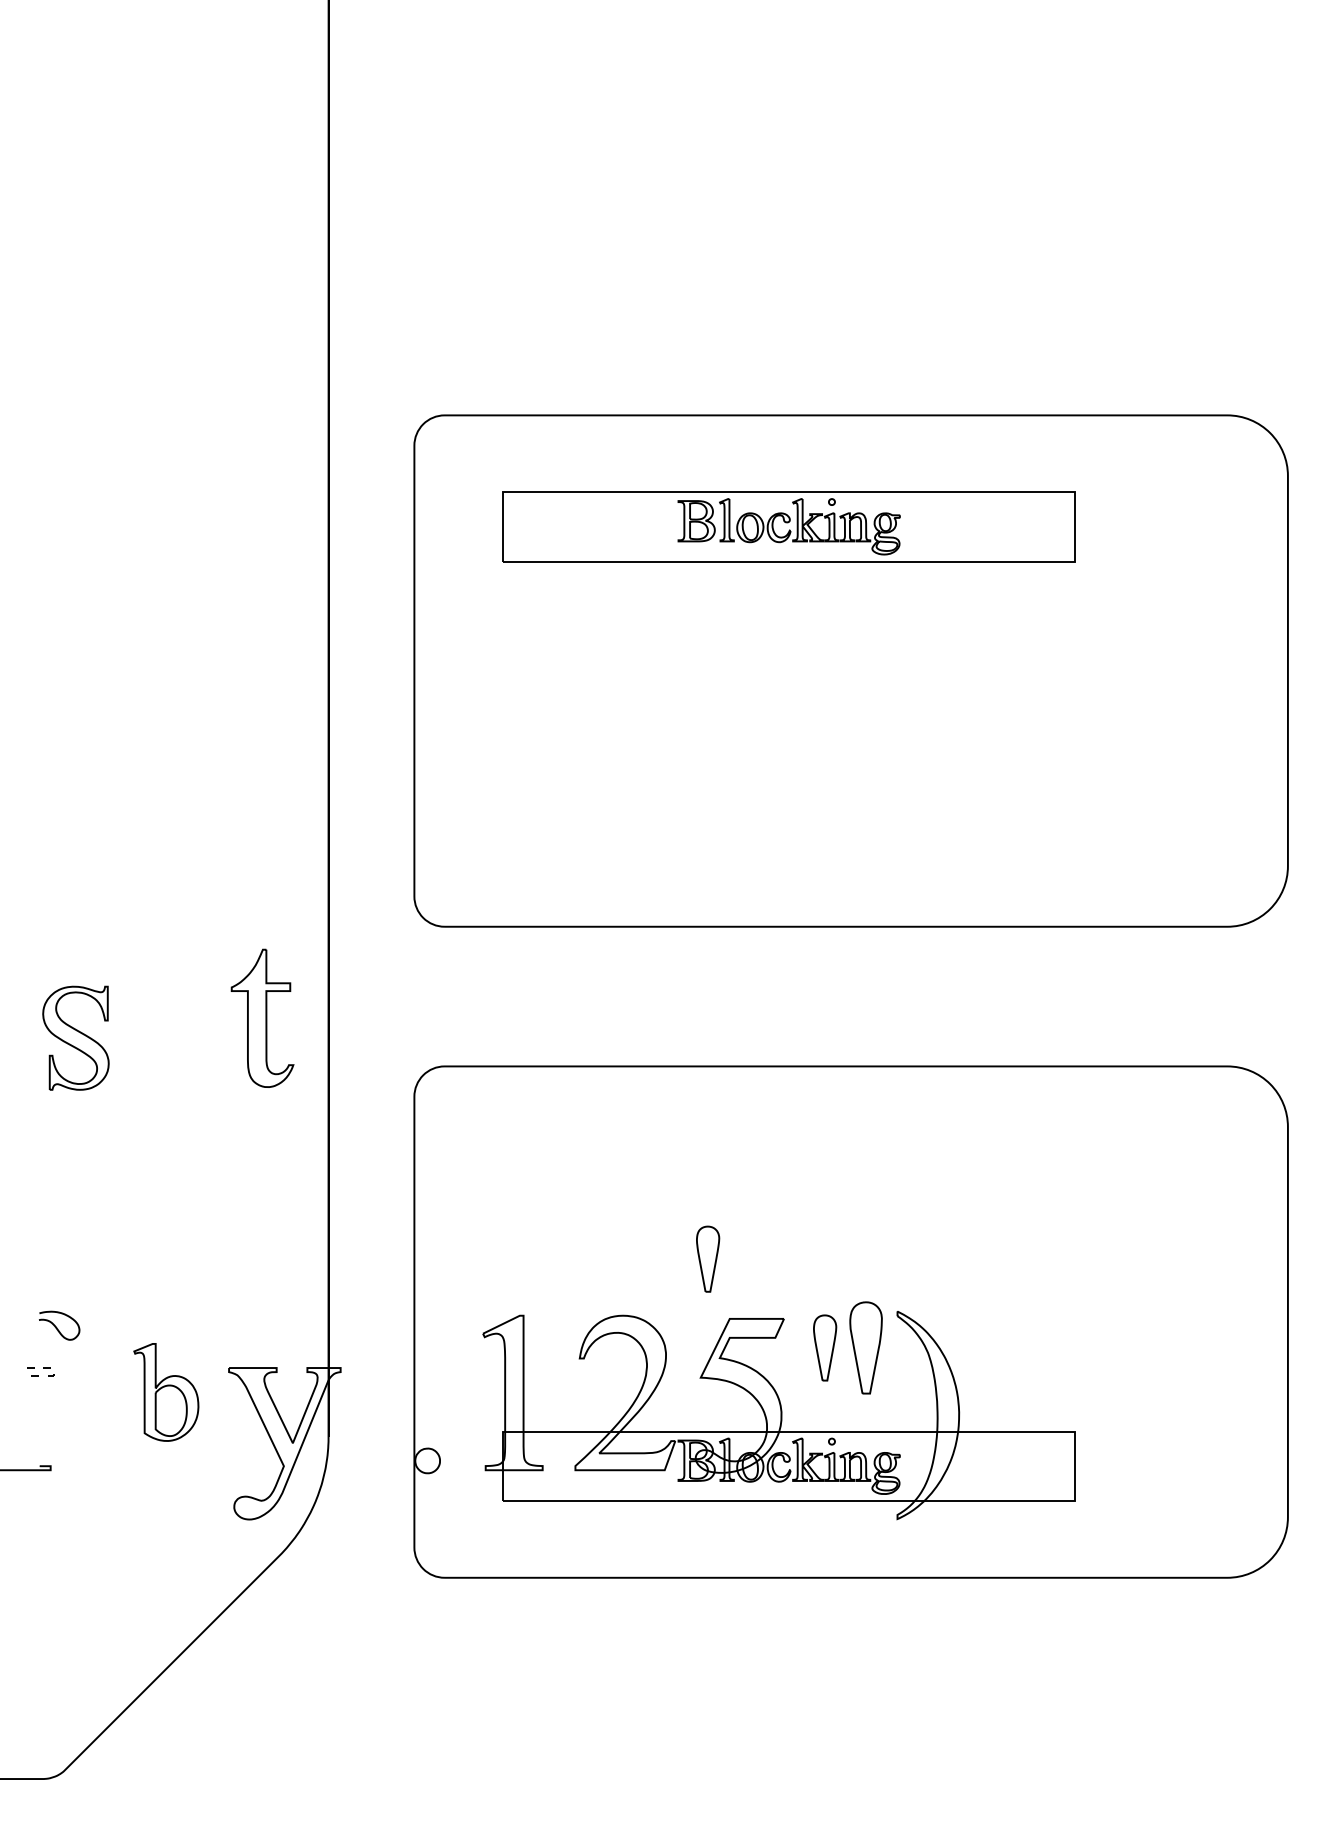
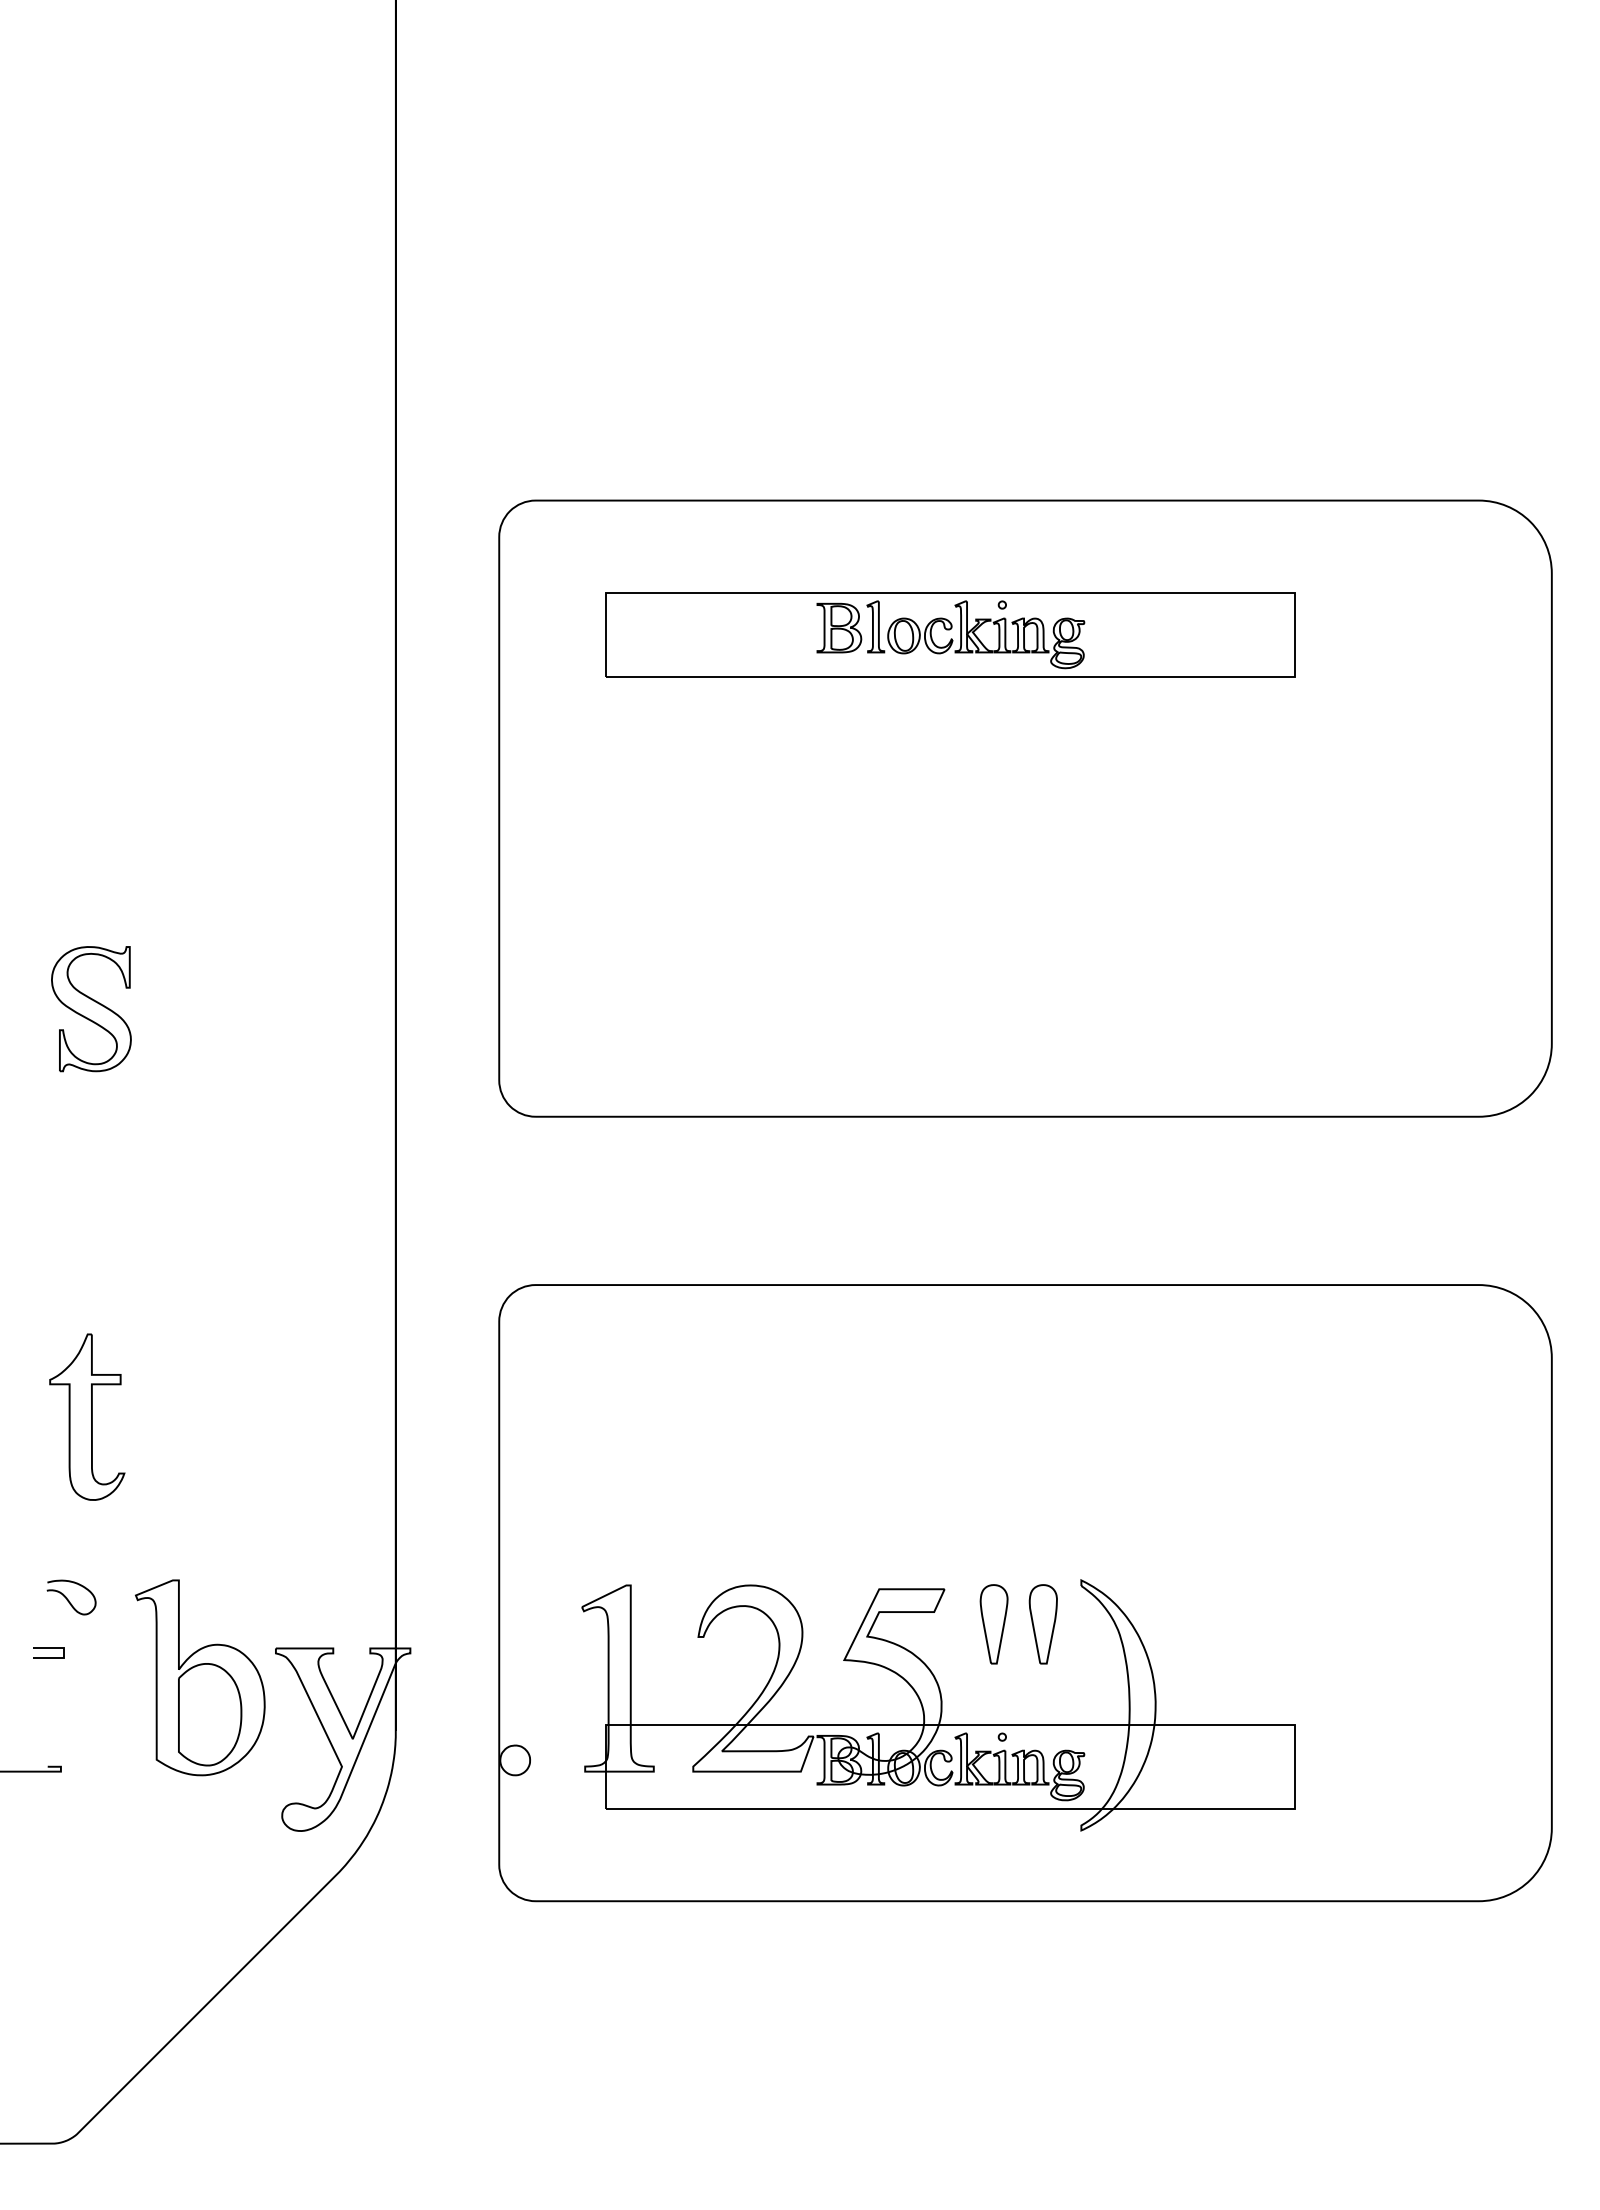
part: (262, 1017) -> (87, 1416), moved
part: (76, 1038) -> (91, 1009), moved
part: (707, 1259) -> (852, 1517), removed
part: (865, 1348) -> (1042, 1624), size x0.71
line: (53, 1372) -> (64, 1653), dashed -> solid
part: (166, 1392) -> (200, 1677), size x1.67

